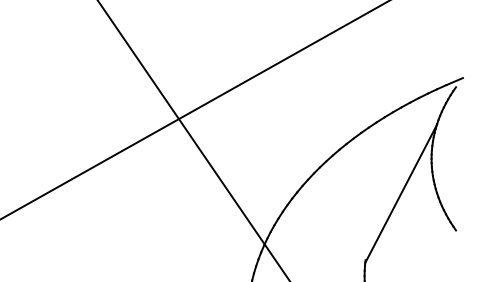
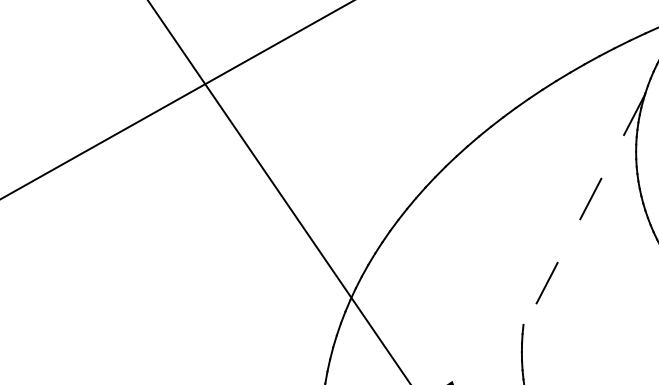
line: (401, 193) -> (584, 211), solid -> dashed

